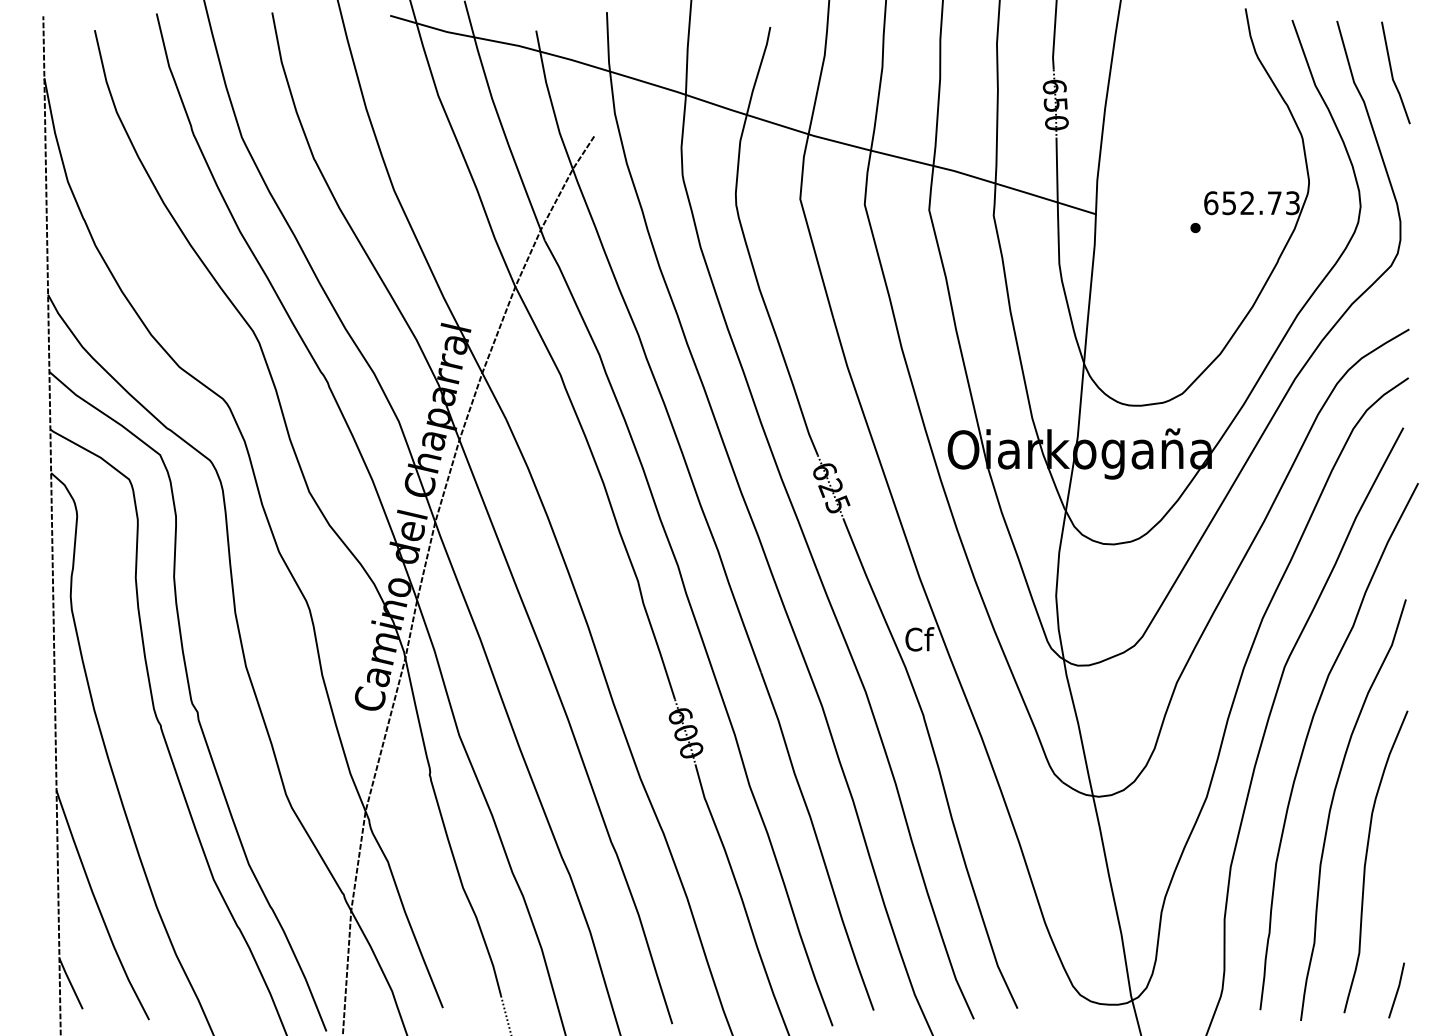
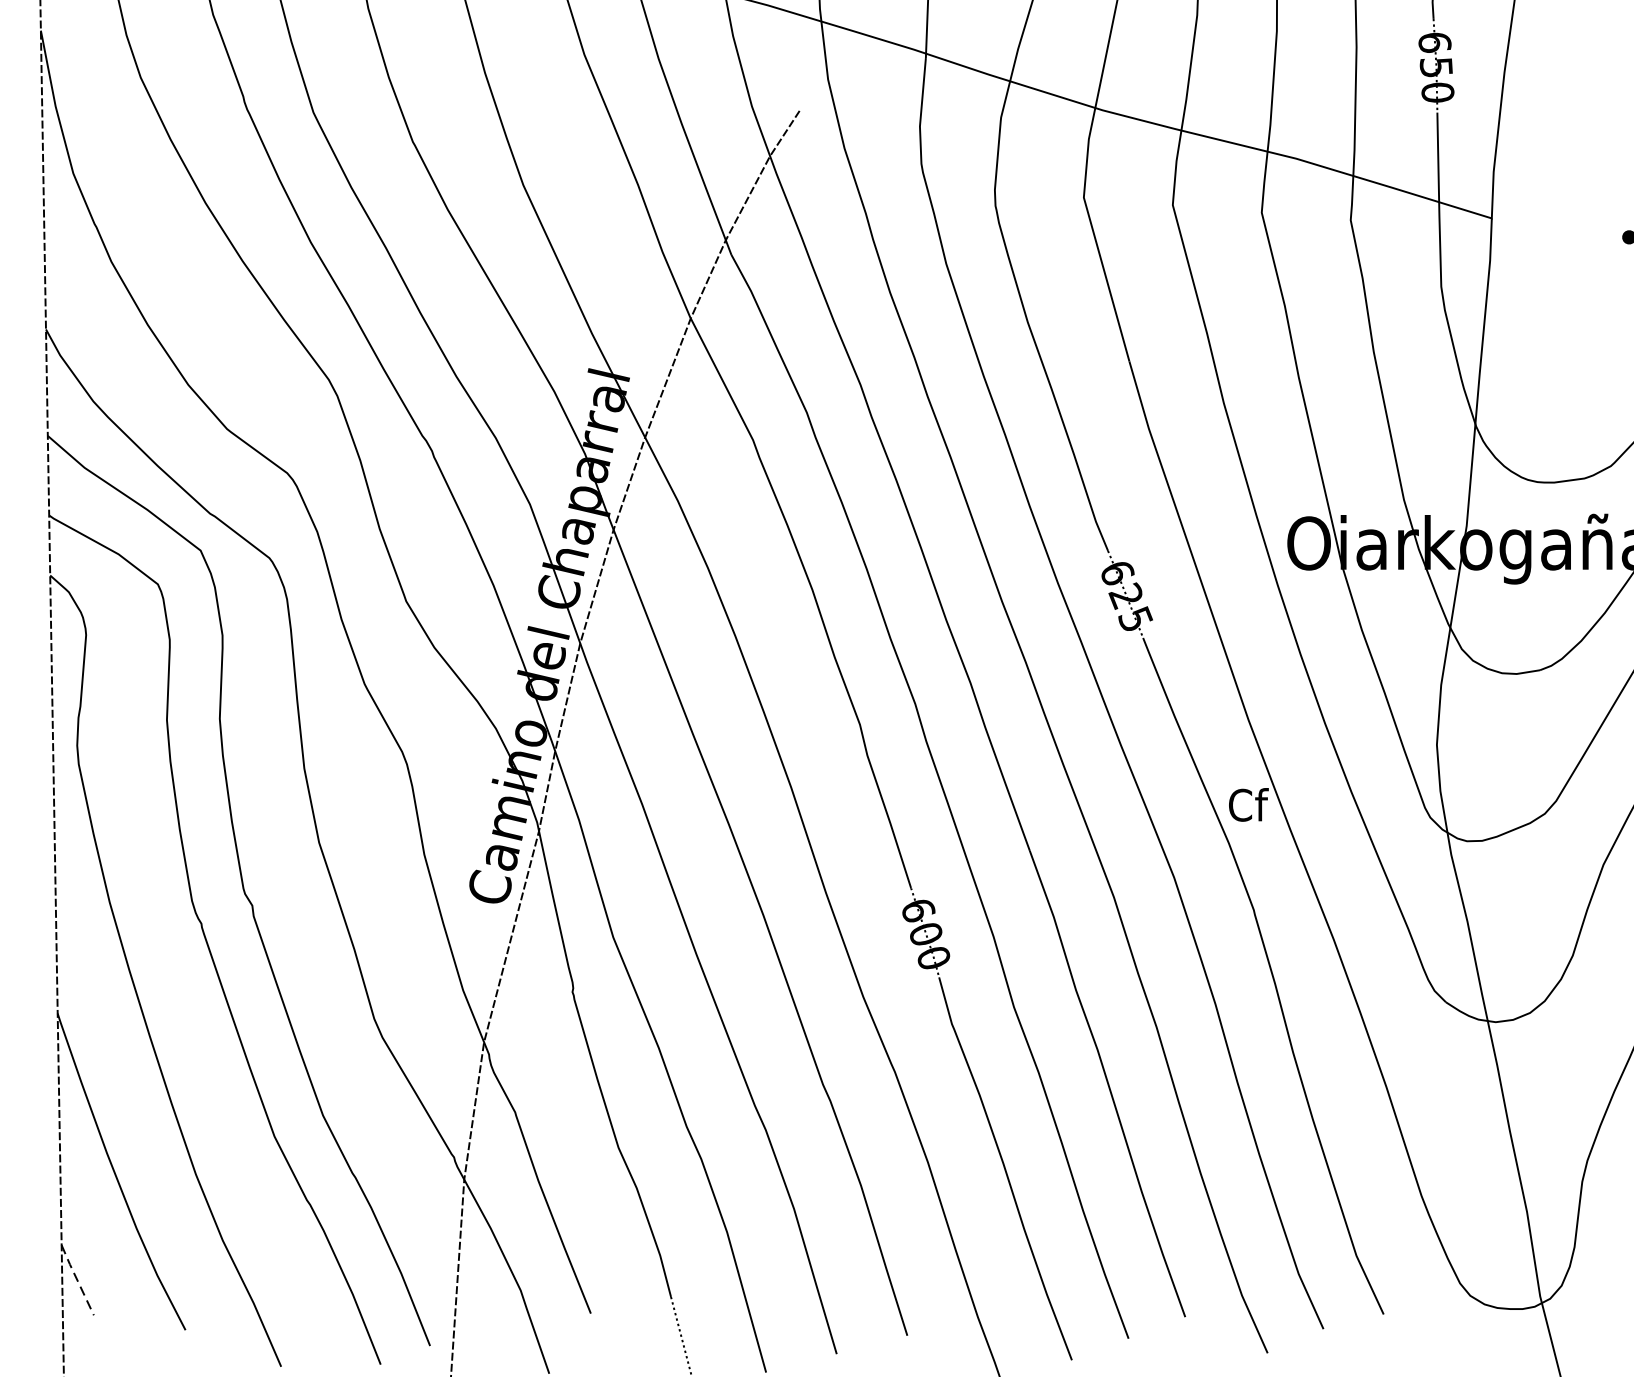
line: (70, 983) -> (76, 1279), solid -> dashed

